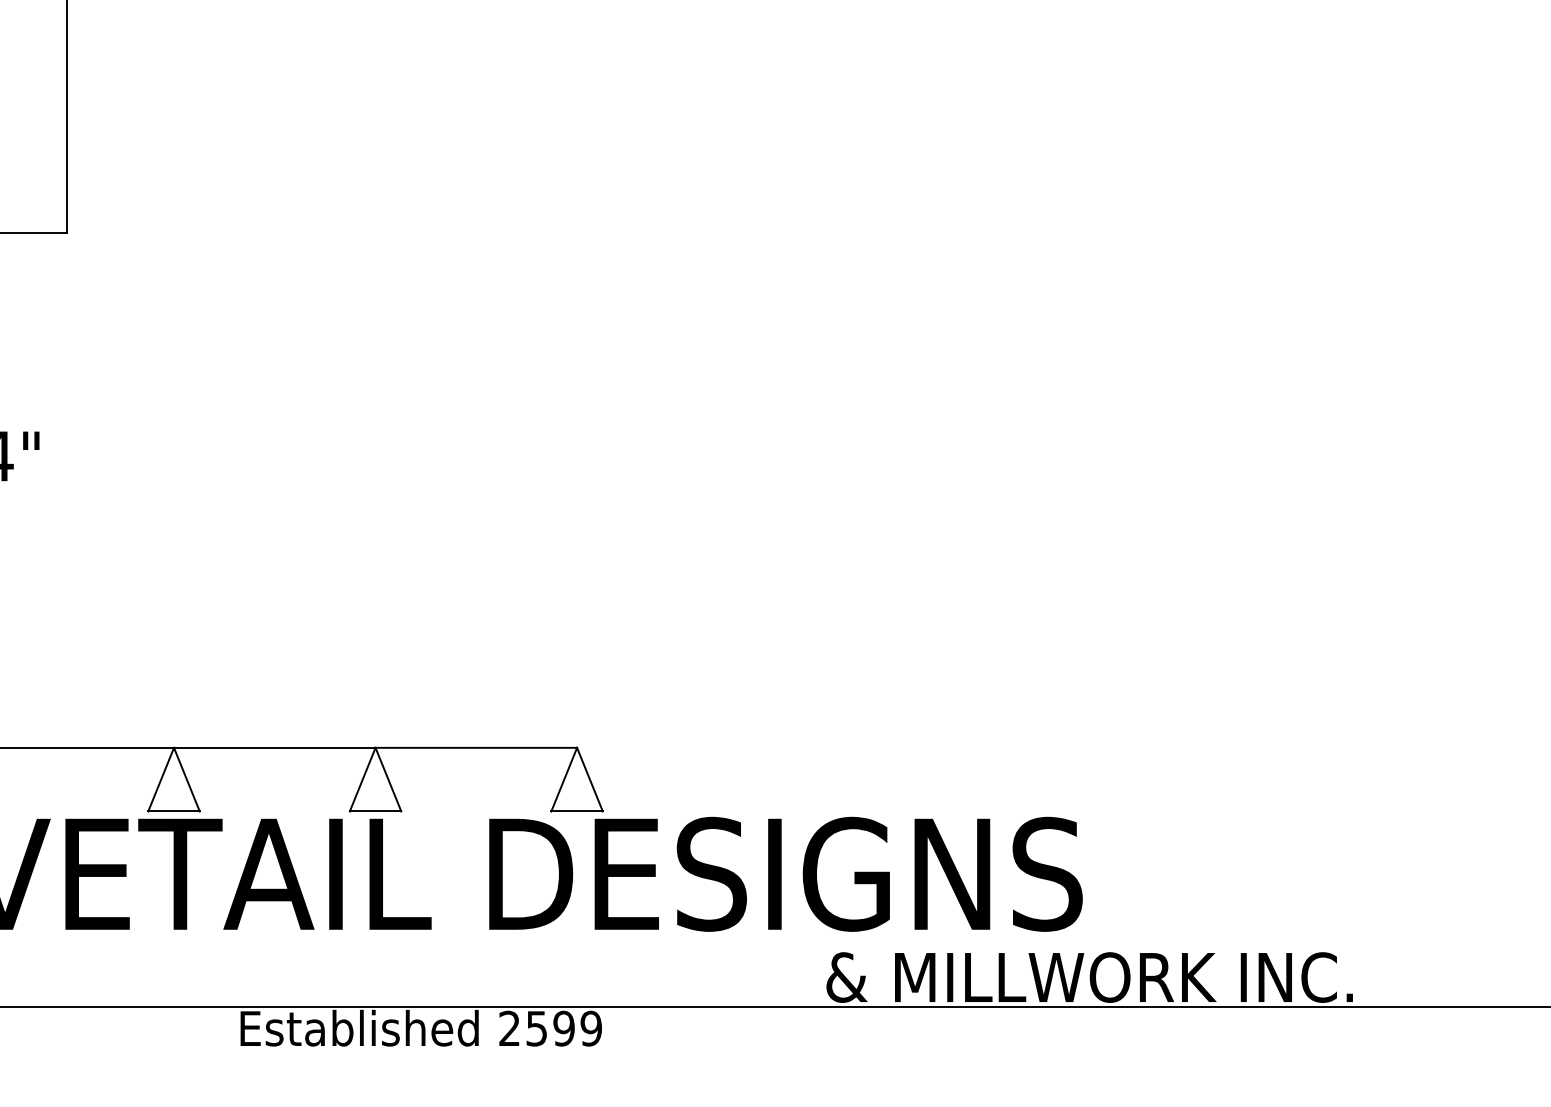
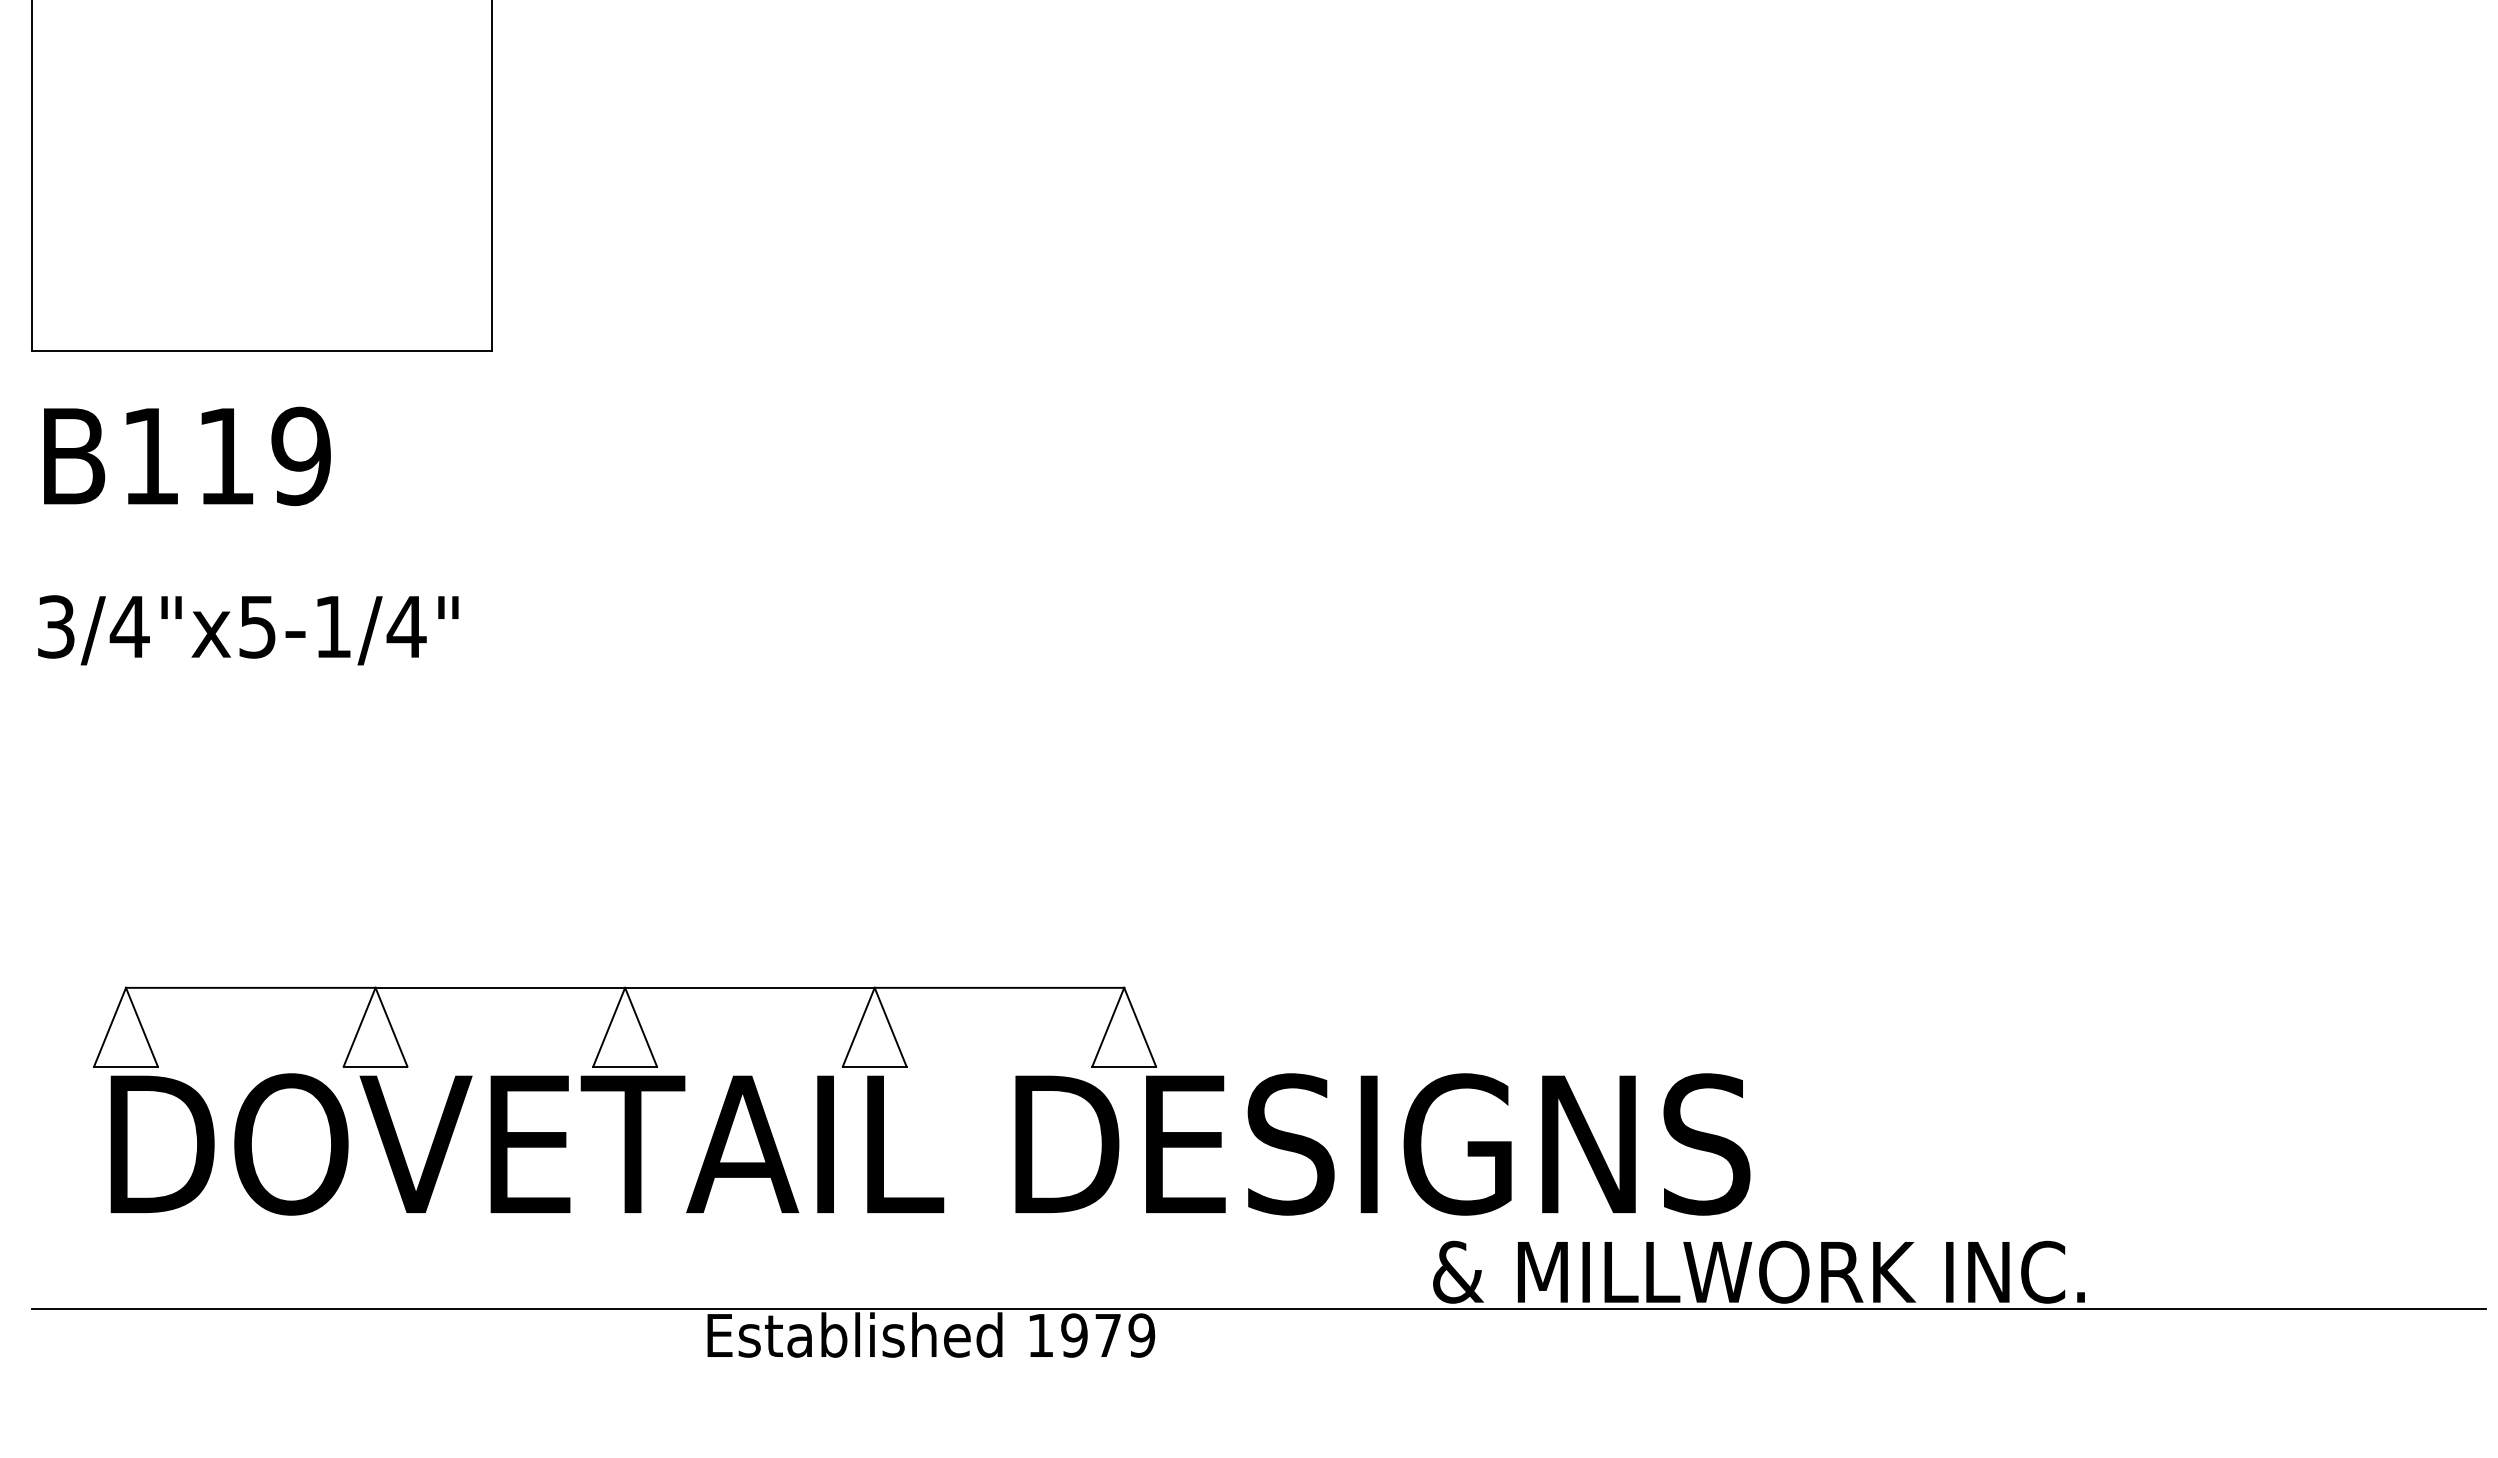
text: (536, 1028) -> (1074, 1335), 2599 -> 1979

